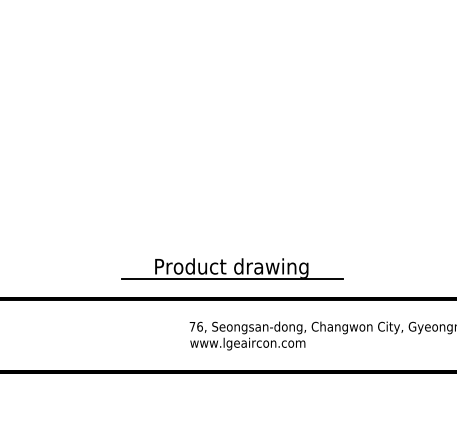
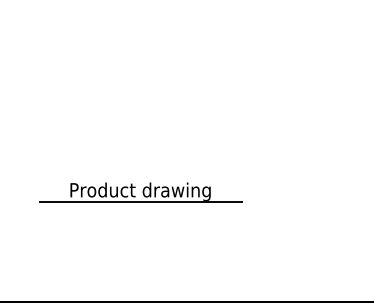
part: (232, 268) -> (141, 191), moved

